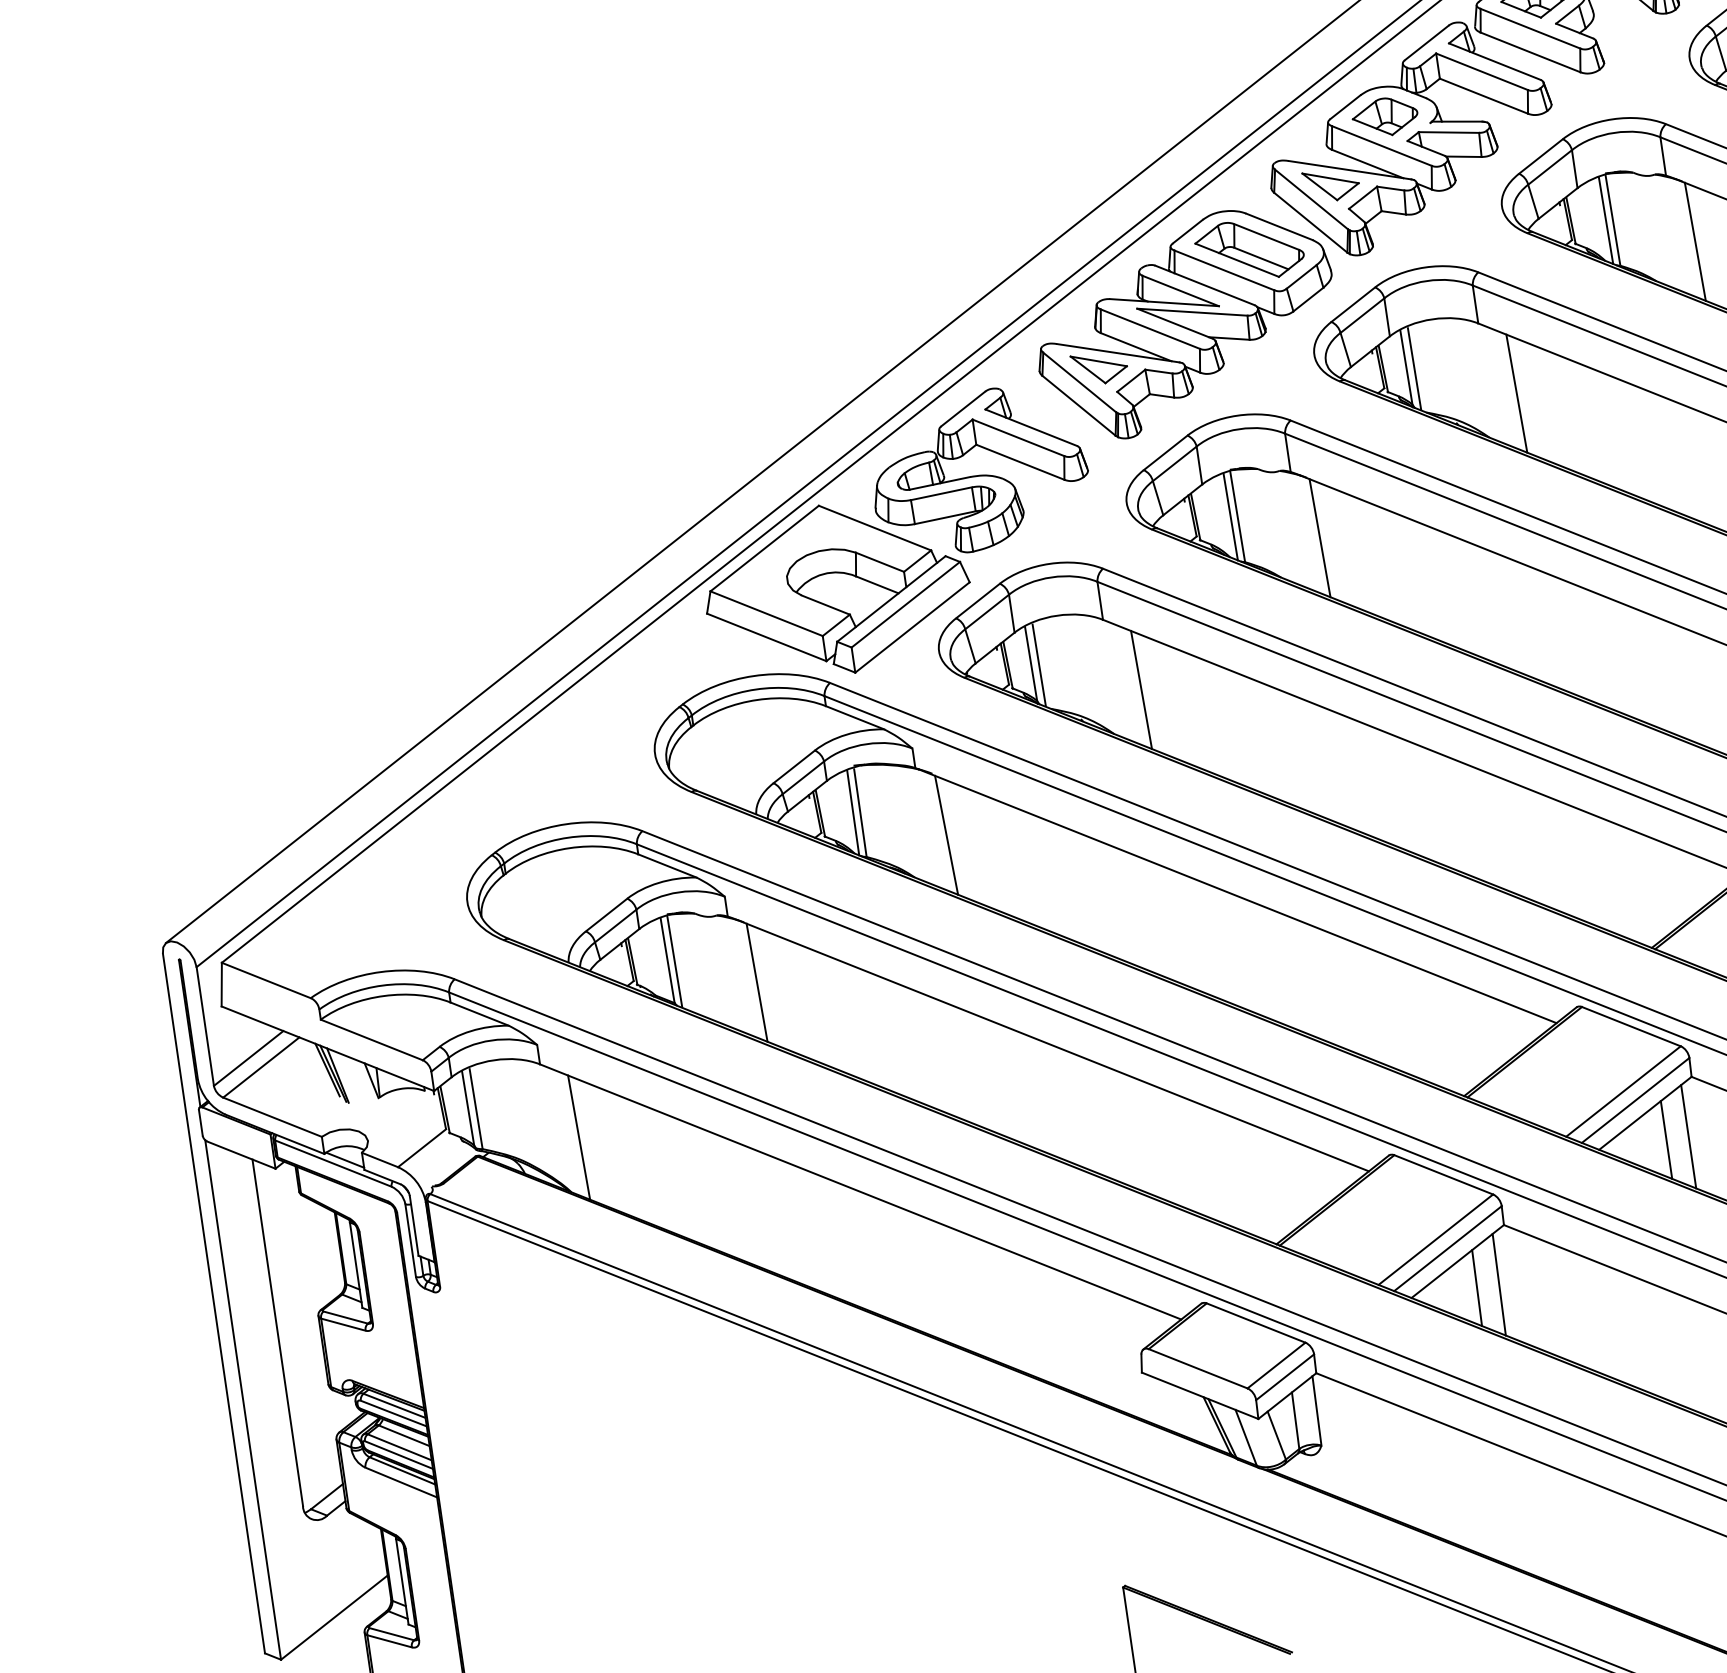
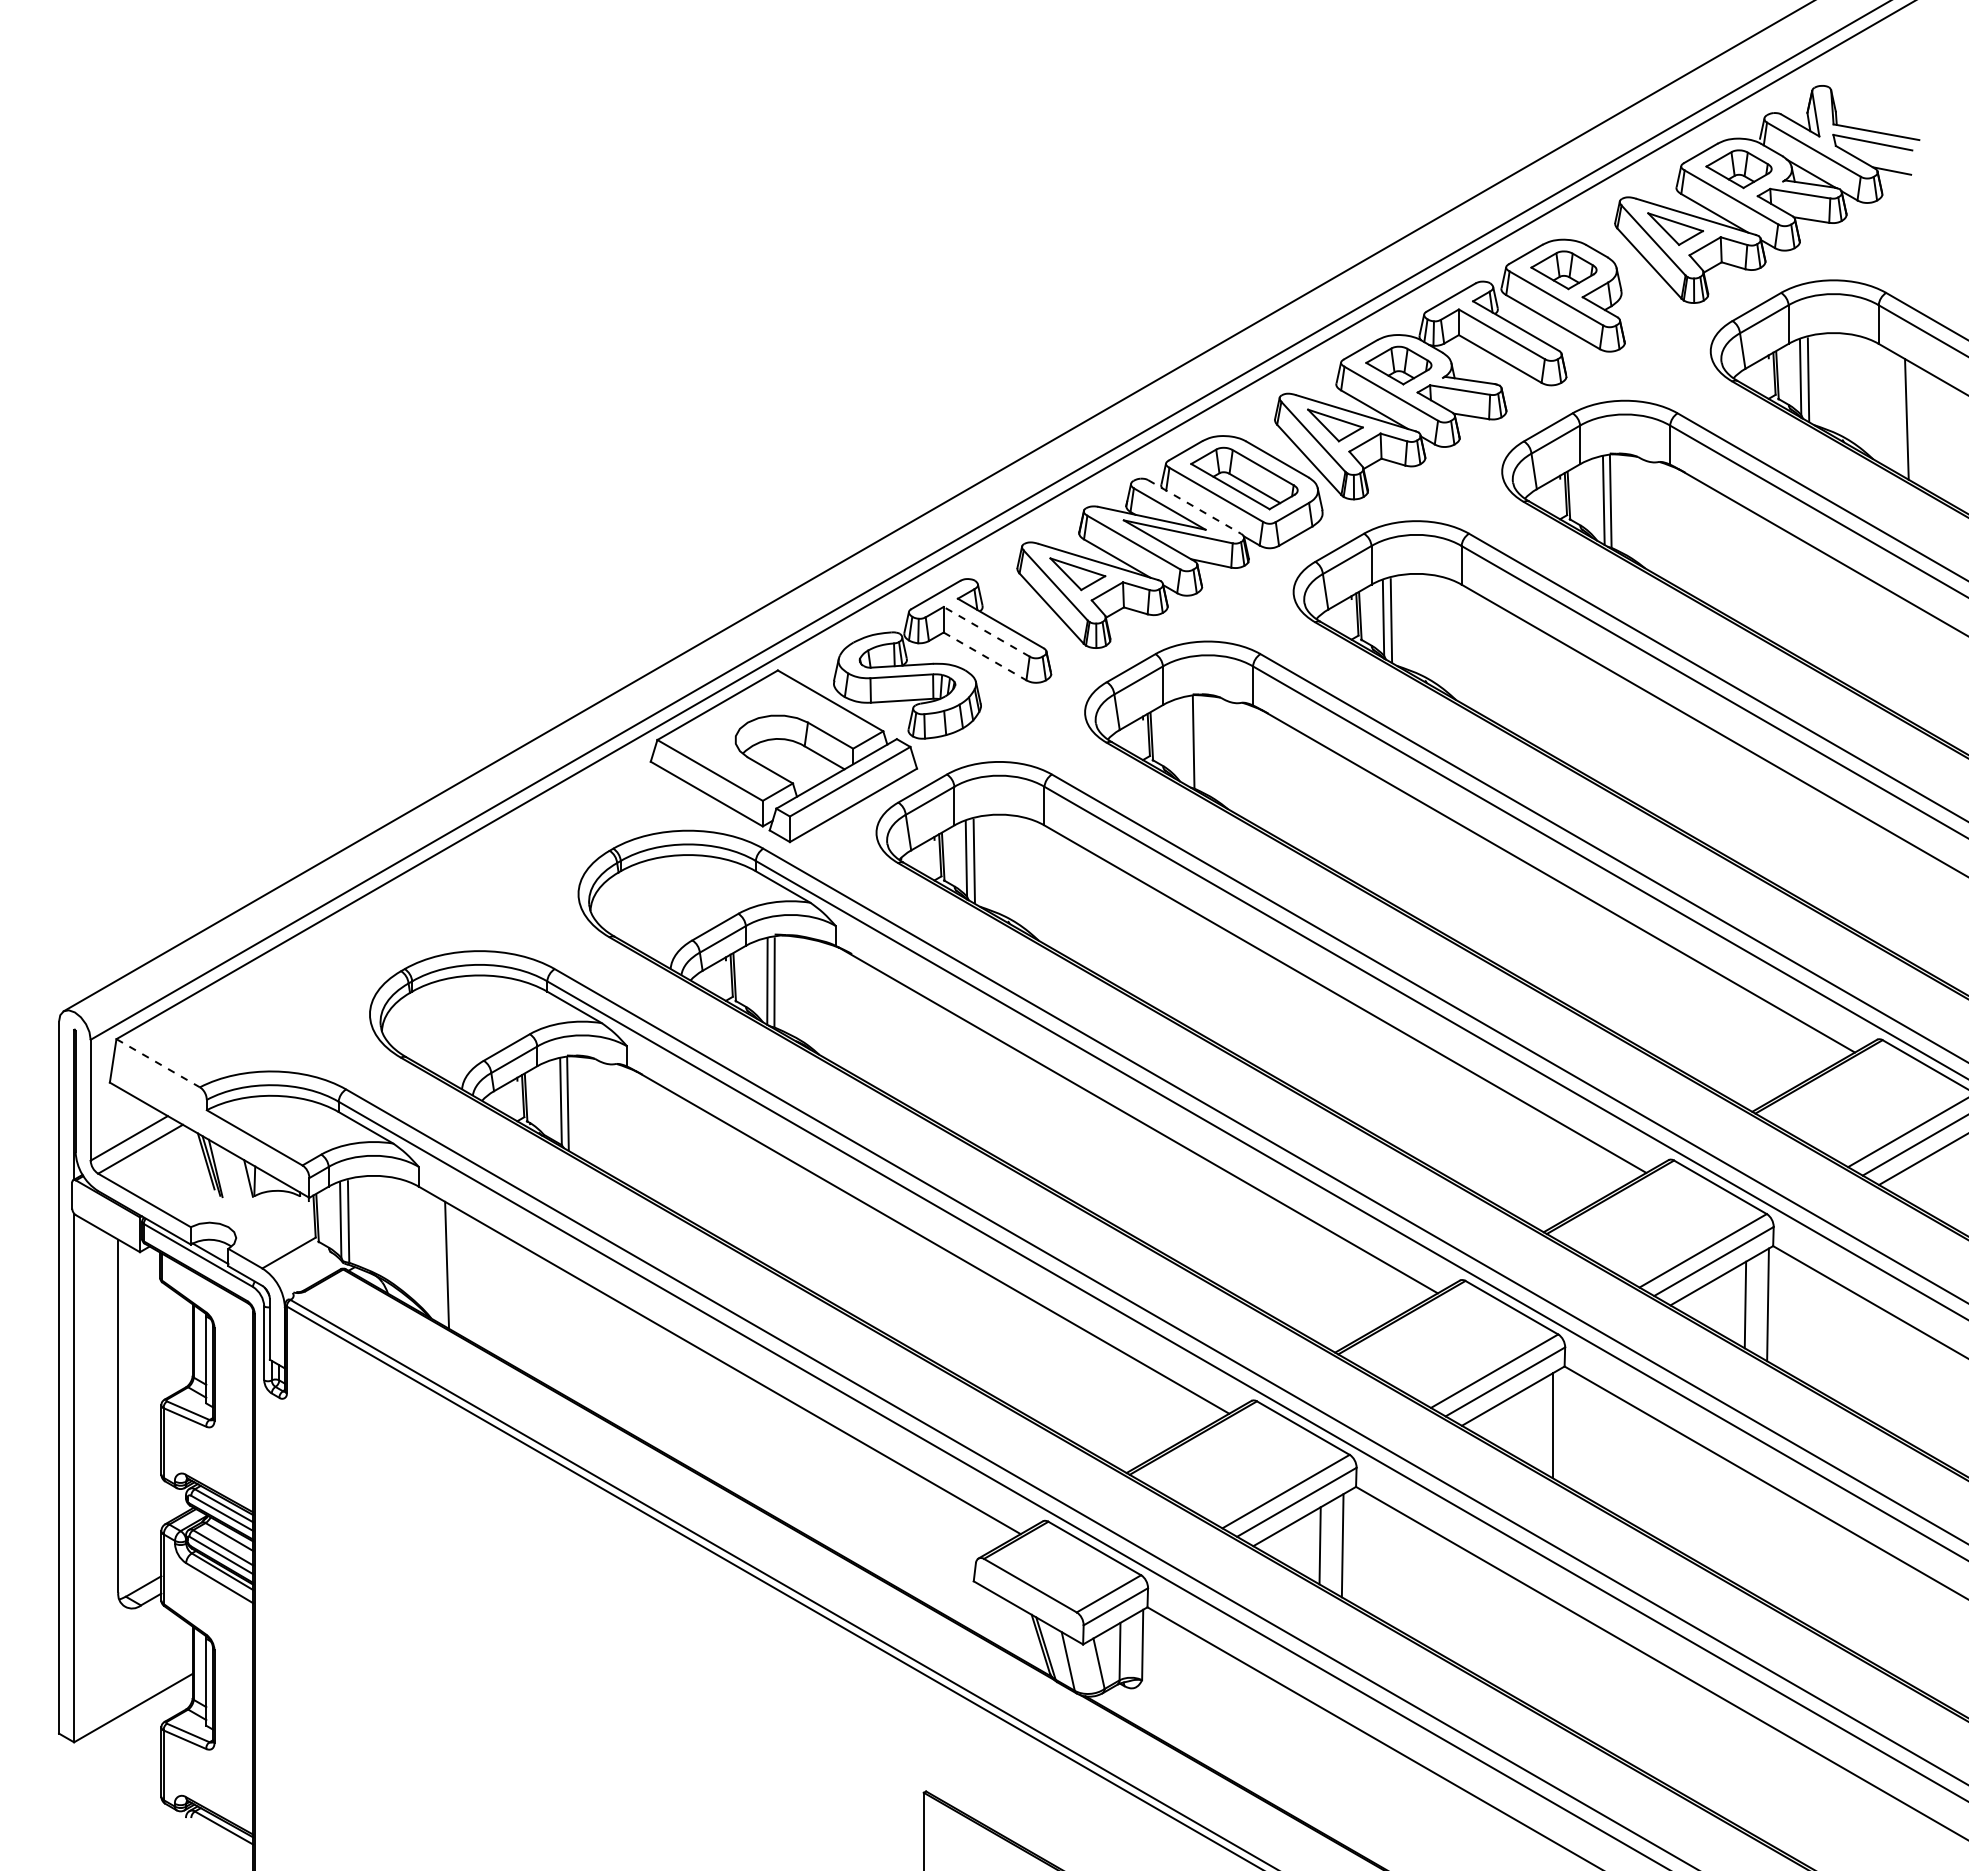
line: (1695, 241) -> (1689, 534), removed
line: (1204, 284) -> (1194, 506), solid -> dashed
line: (1516, 393) -> (1489, 659), removed
line: (1018, 437) -> (986, 631), solid -> dashed
line: (1020, 462) -> (985, 656), solid -> dashed
line: (1230, 516) -> (1186, 741), removed
line: (1319, 538) -> (1272, 775), removed
line: (1141, 689) -> (1072, 900), removed
line: (946, 835) -> (857, 1017), removed
line: (266, 980) -> (158, 1063), solid -> dashed
line: (756, 982) -> (646, 1136), removed
line: (1666, 1139) -> (1530, 1425), removed

